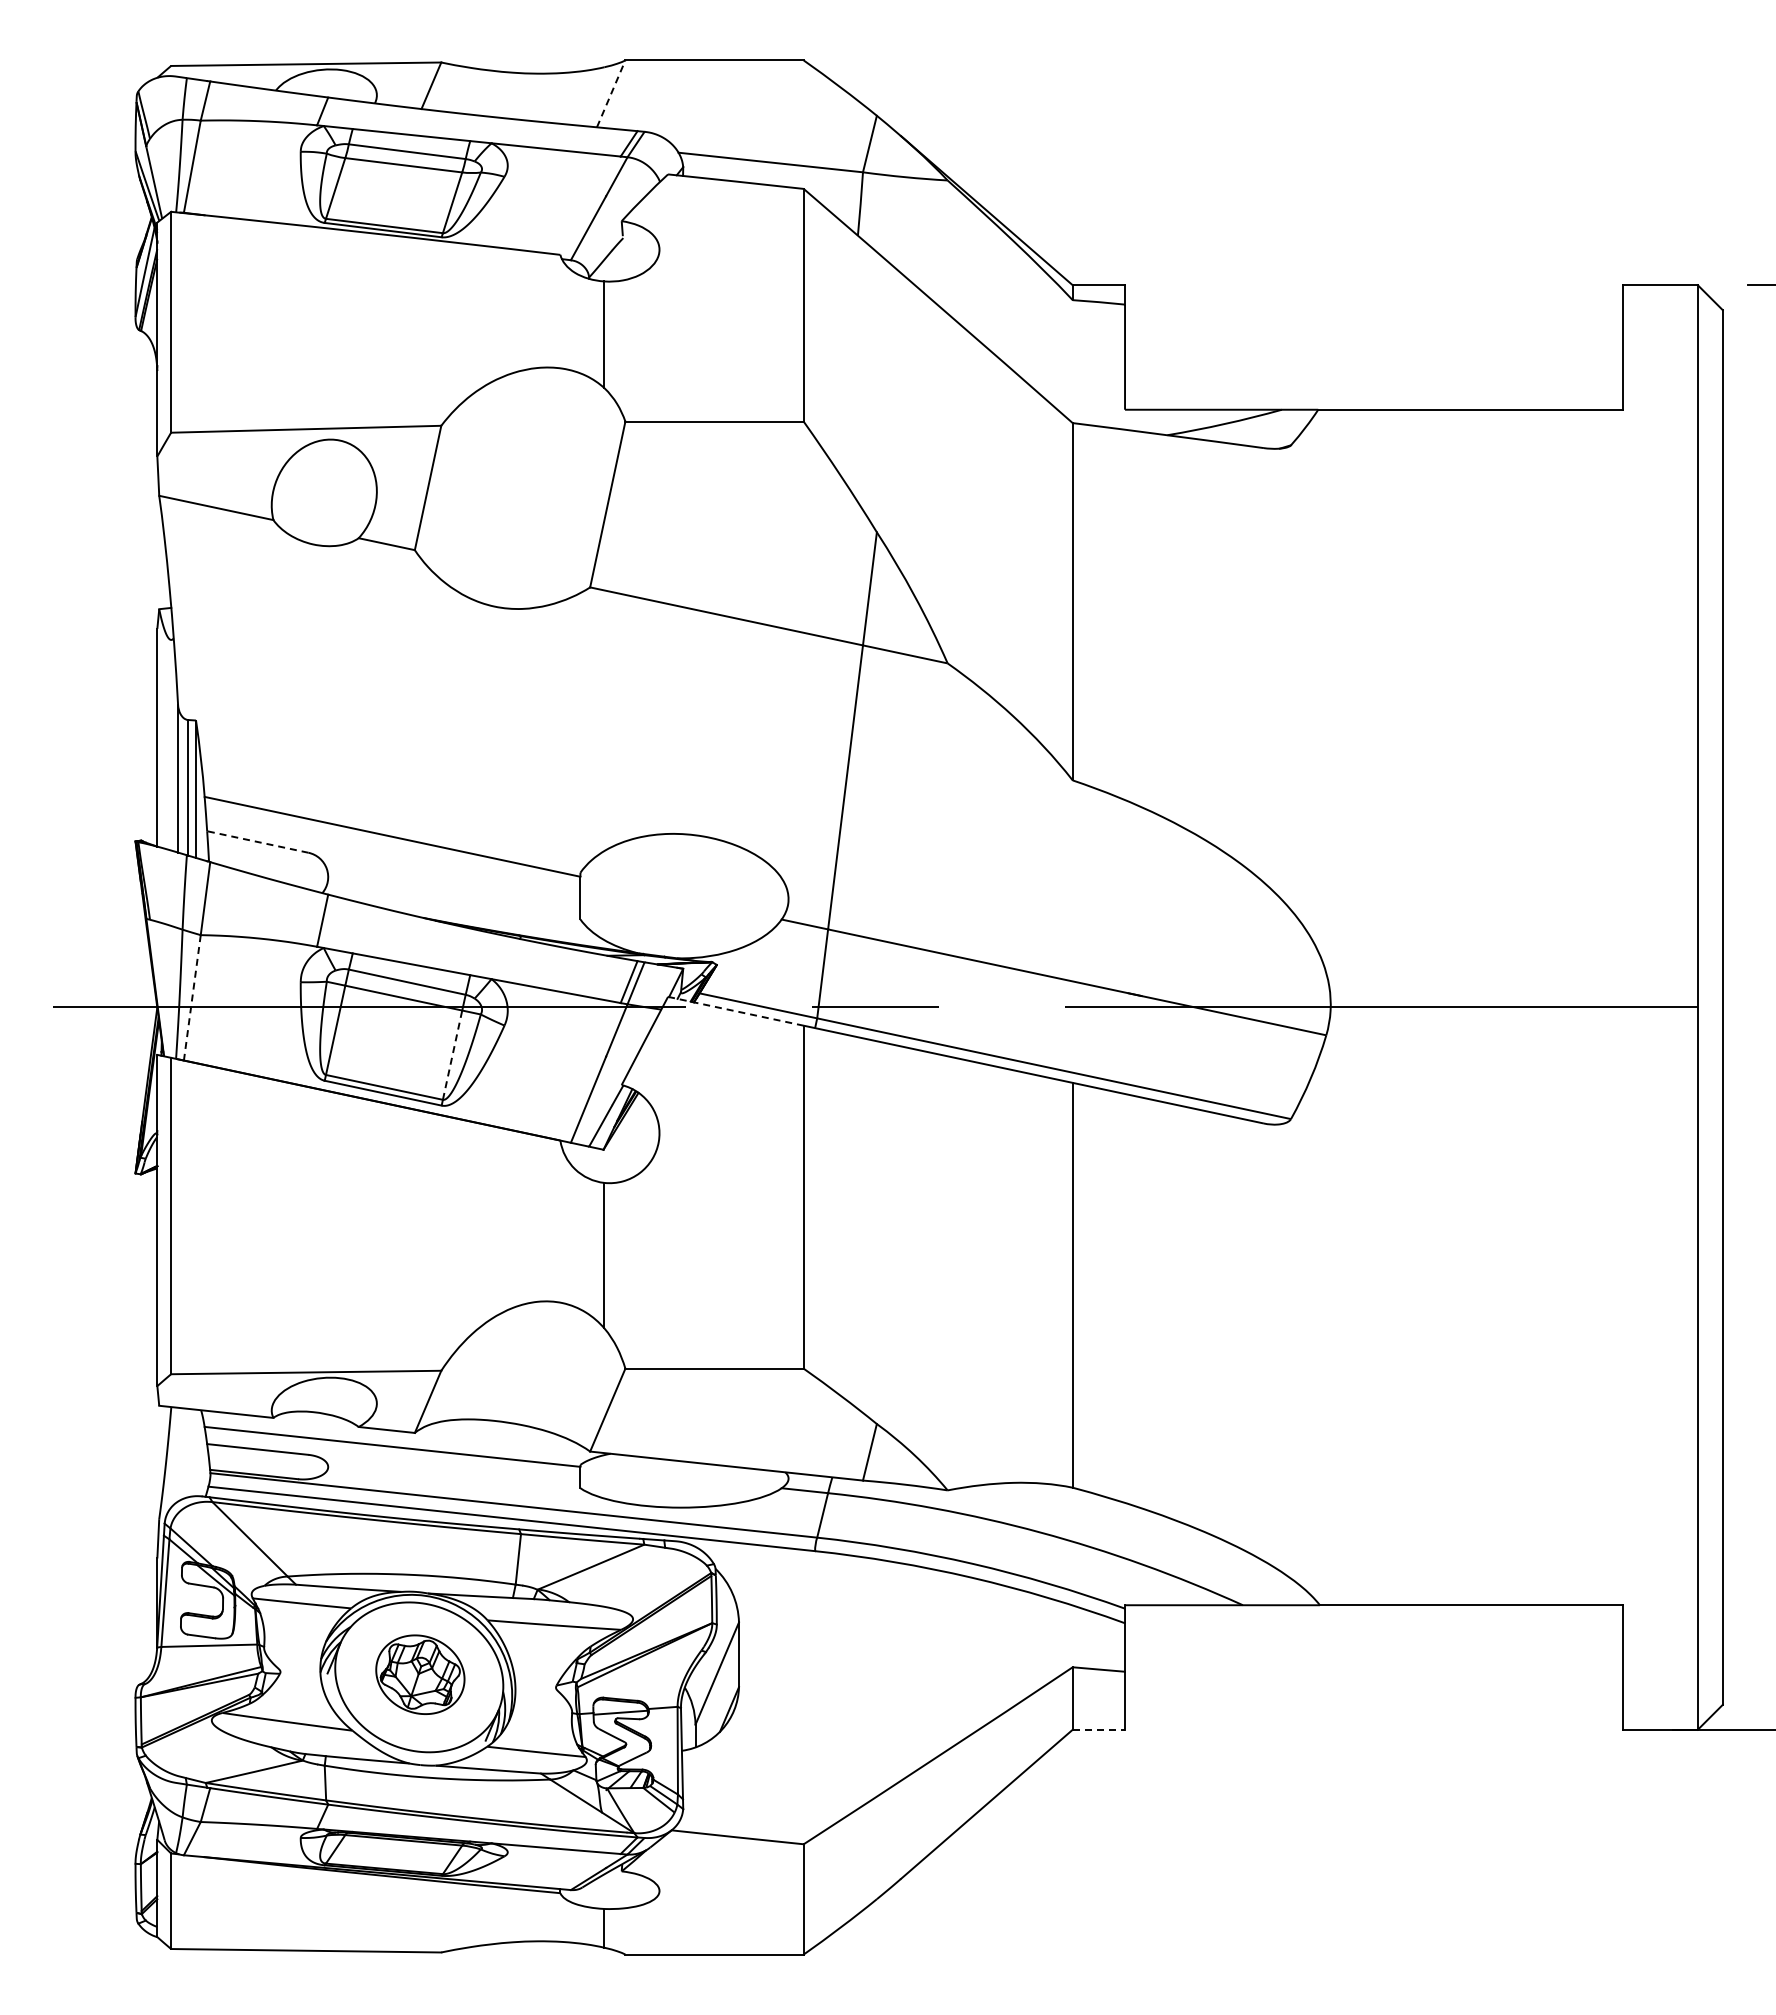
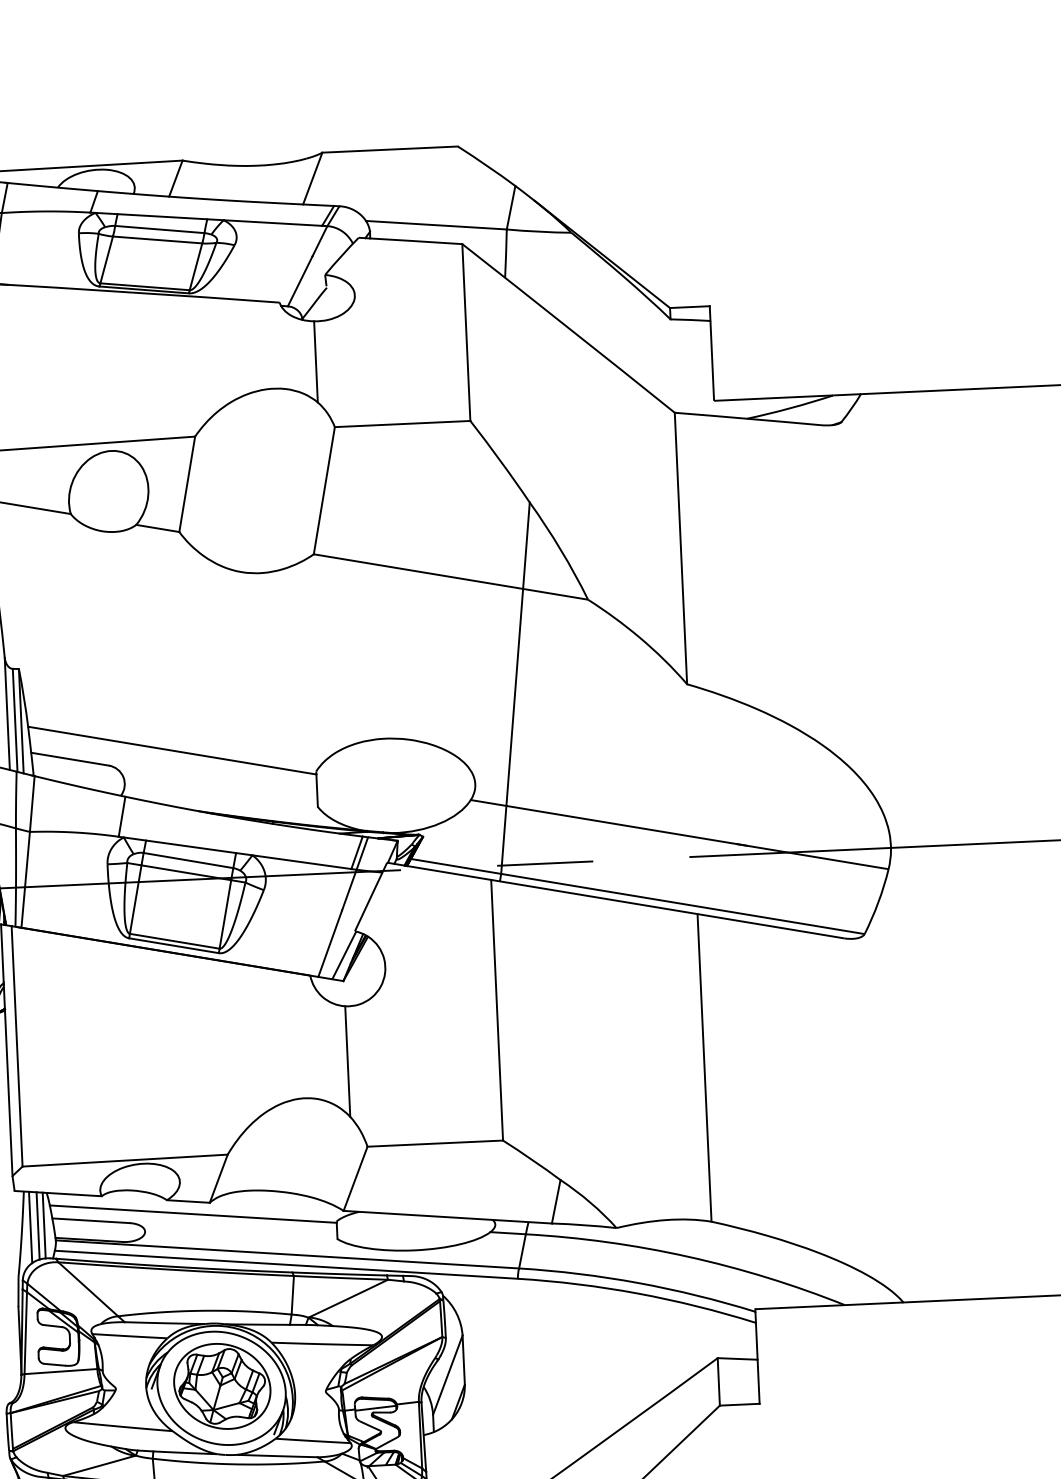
line: (611, 93) -> (312, 178), dashed -> solid
line: (257, 842) -> (69, 759), dashed -> solid
line: (192, 998) -> (25, 880), dashed -> solid
line: (735, 1011) -> (438, 871), dashed -> solid
line: (452, 1055) -> (225, 914), dashed -> solid
line: (188, 1452) -> (38, 1225), added
line: (196, 1452) -> (44, 1225), added
line: (178, 1454) -> (30, 1227), added
part: (420, 1674) -> (222, 1386), size x1.43
line: (1099, 1729) -> (740, 1404), dashed -> solid

